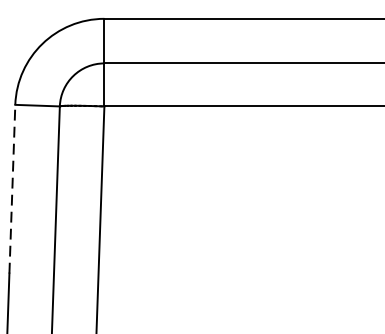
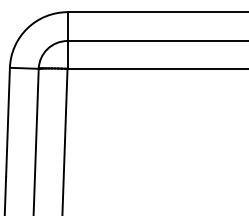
line: (13, 189) -> (8, 122), dashed -> solid

